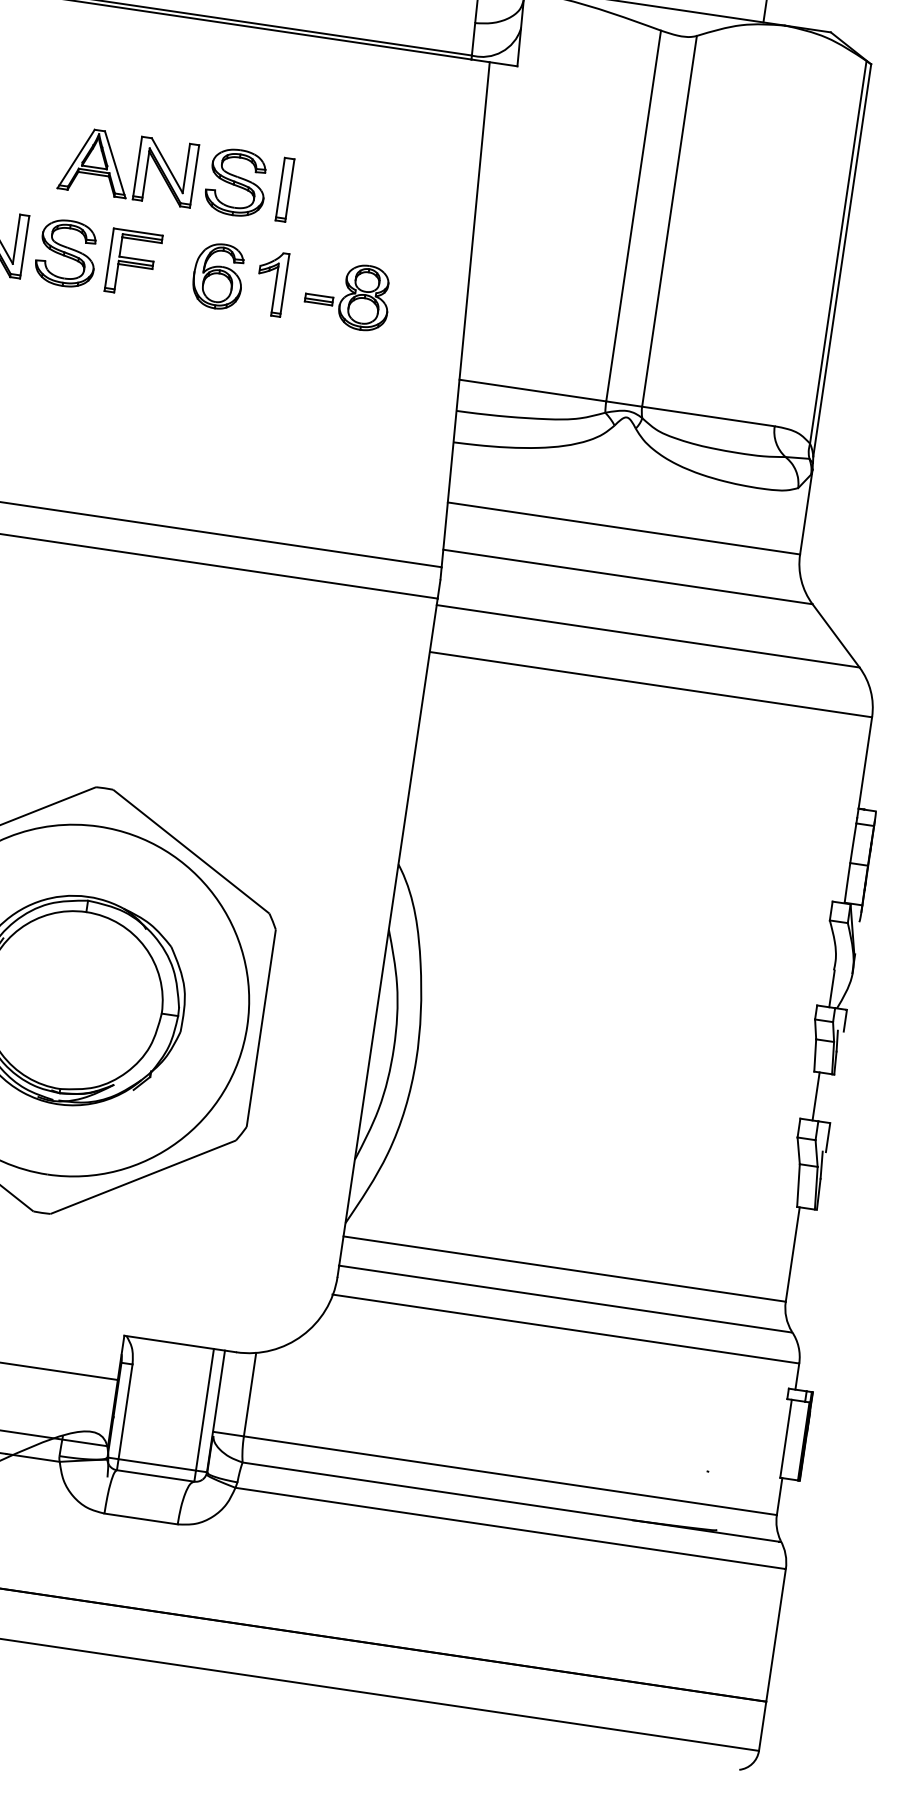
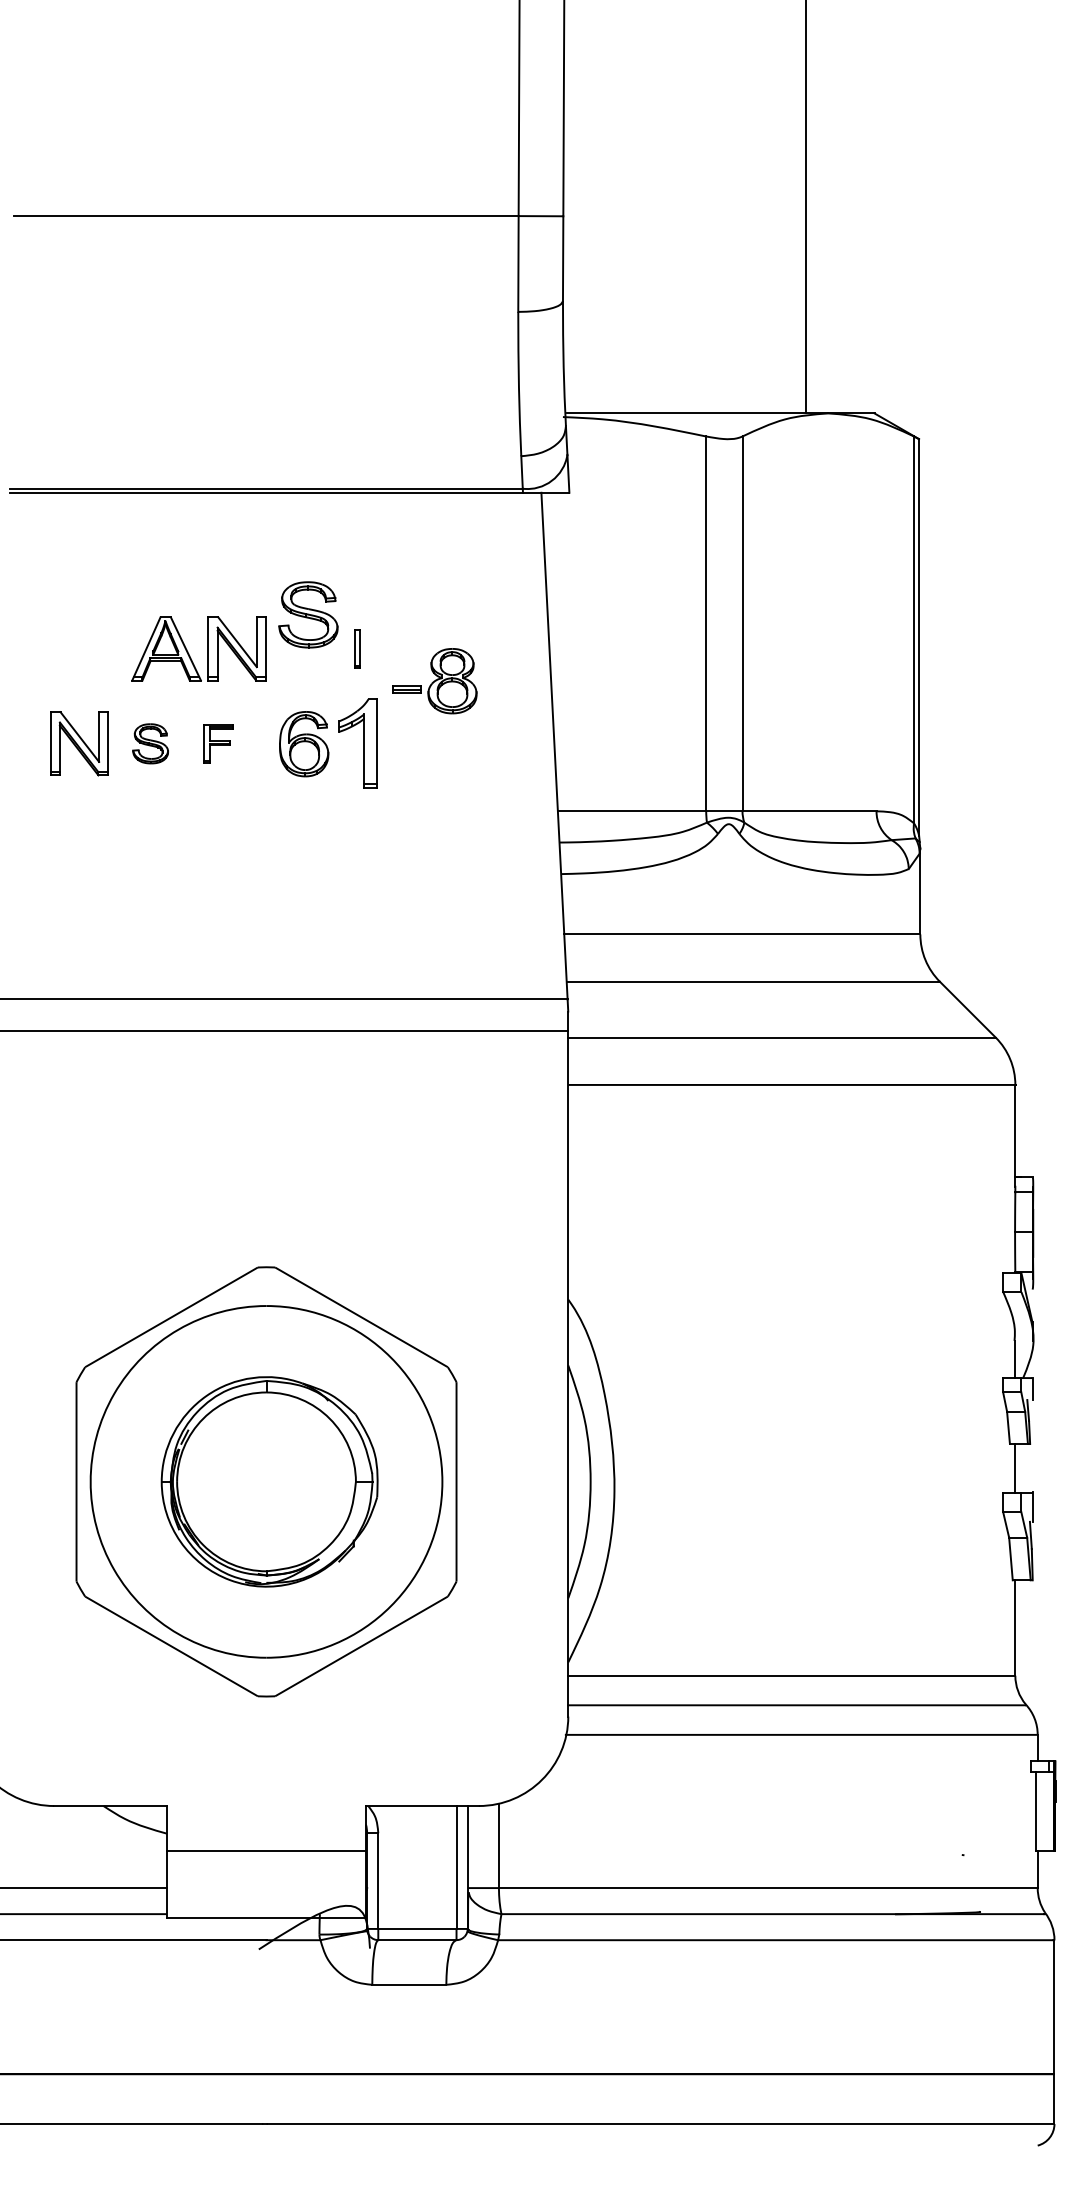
part: (236, 182) -> (308, 614), moved
part: (285, 189) -> (357, 648), size x0.6
part: (66, 253) -> (150, 743), size x0.6
part: (133, 263) -> (218, 743), size x0.6
part: (271, 283) -> (357, 743), size x1.4
part: (347, 295) -> (434, 681), moved

